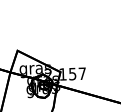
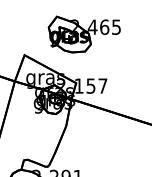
part: (65, 32) -> (83, 34), added

